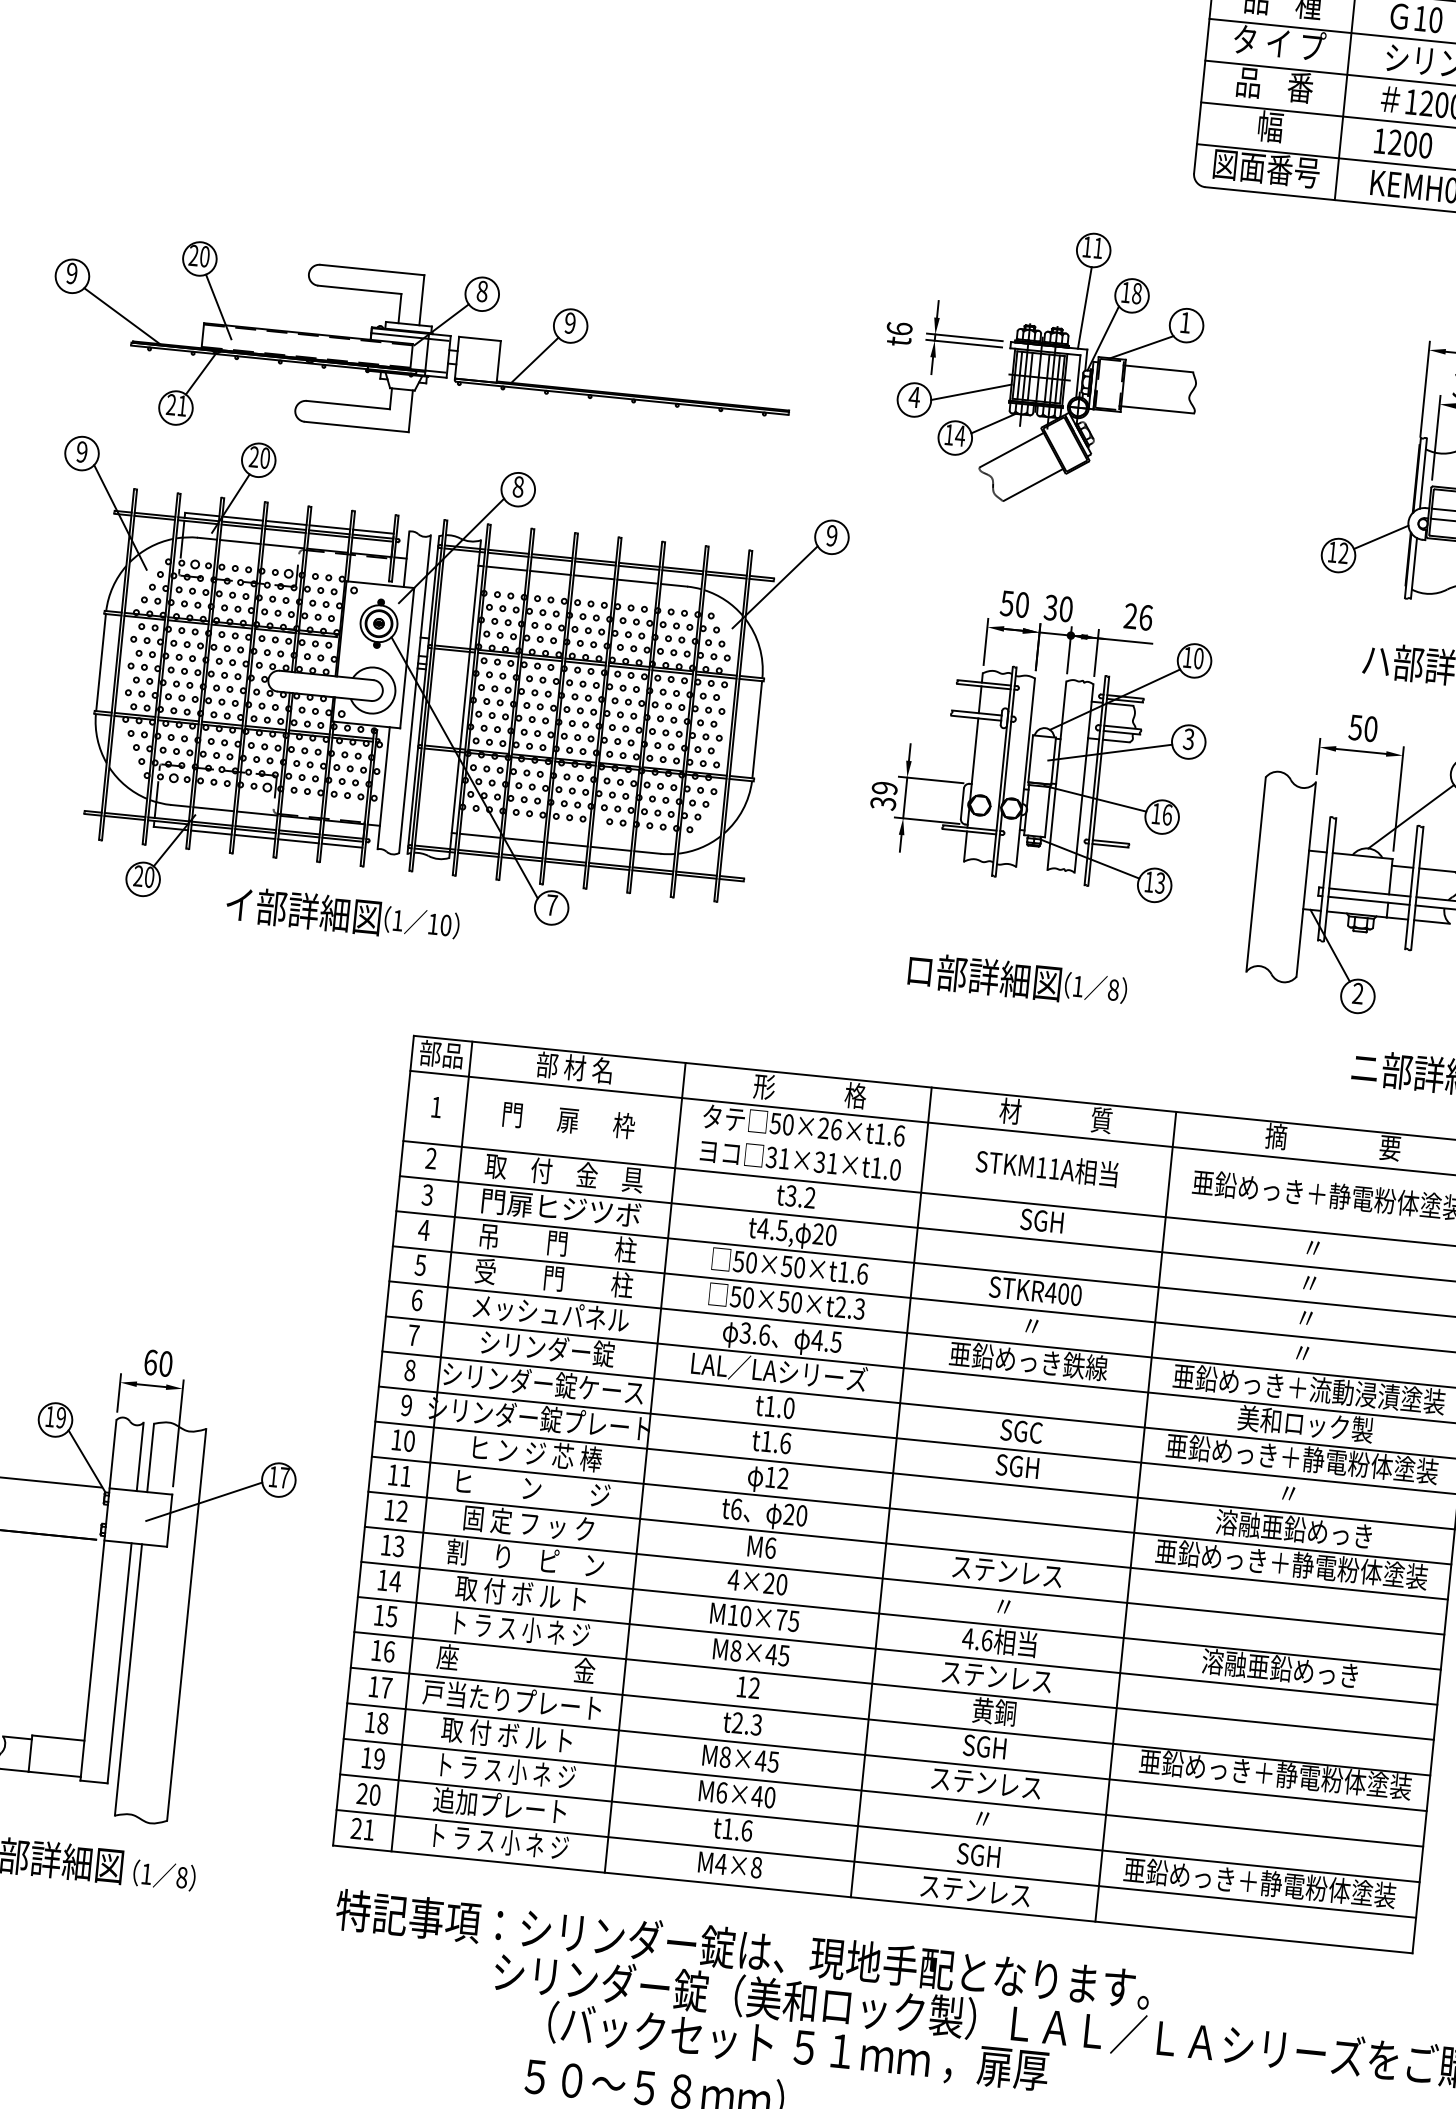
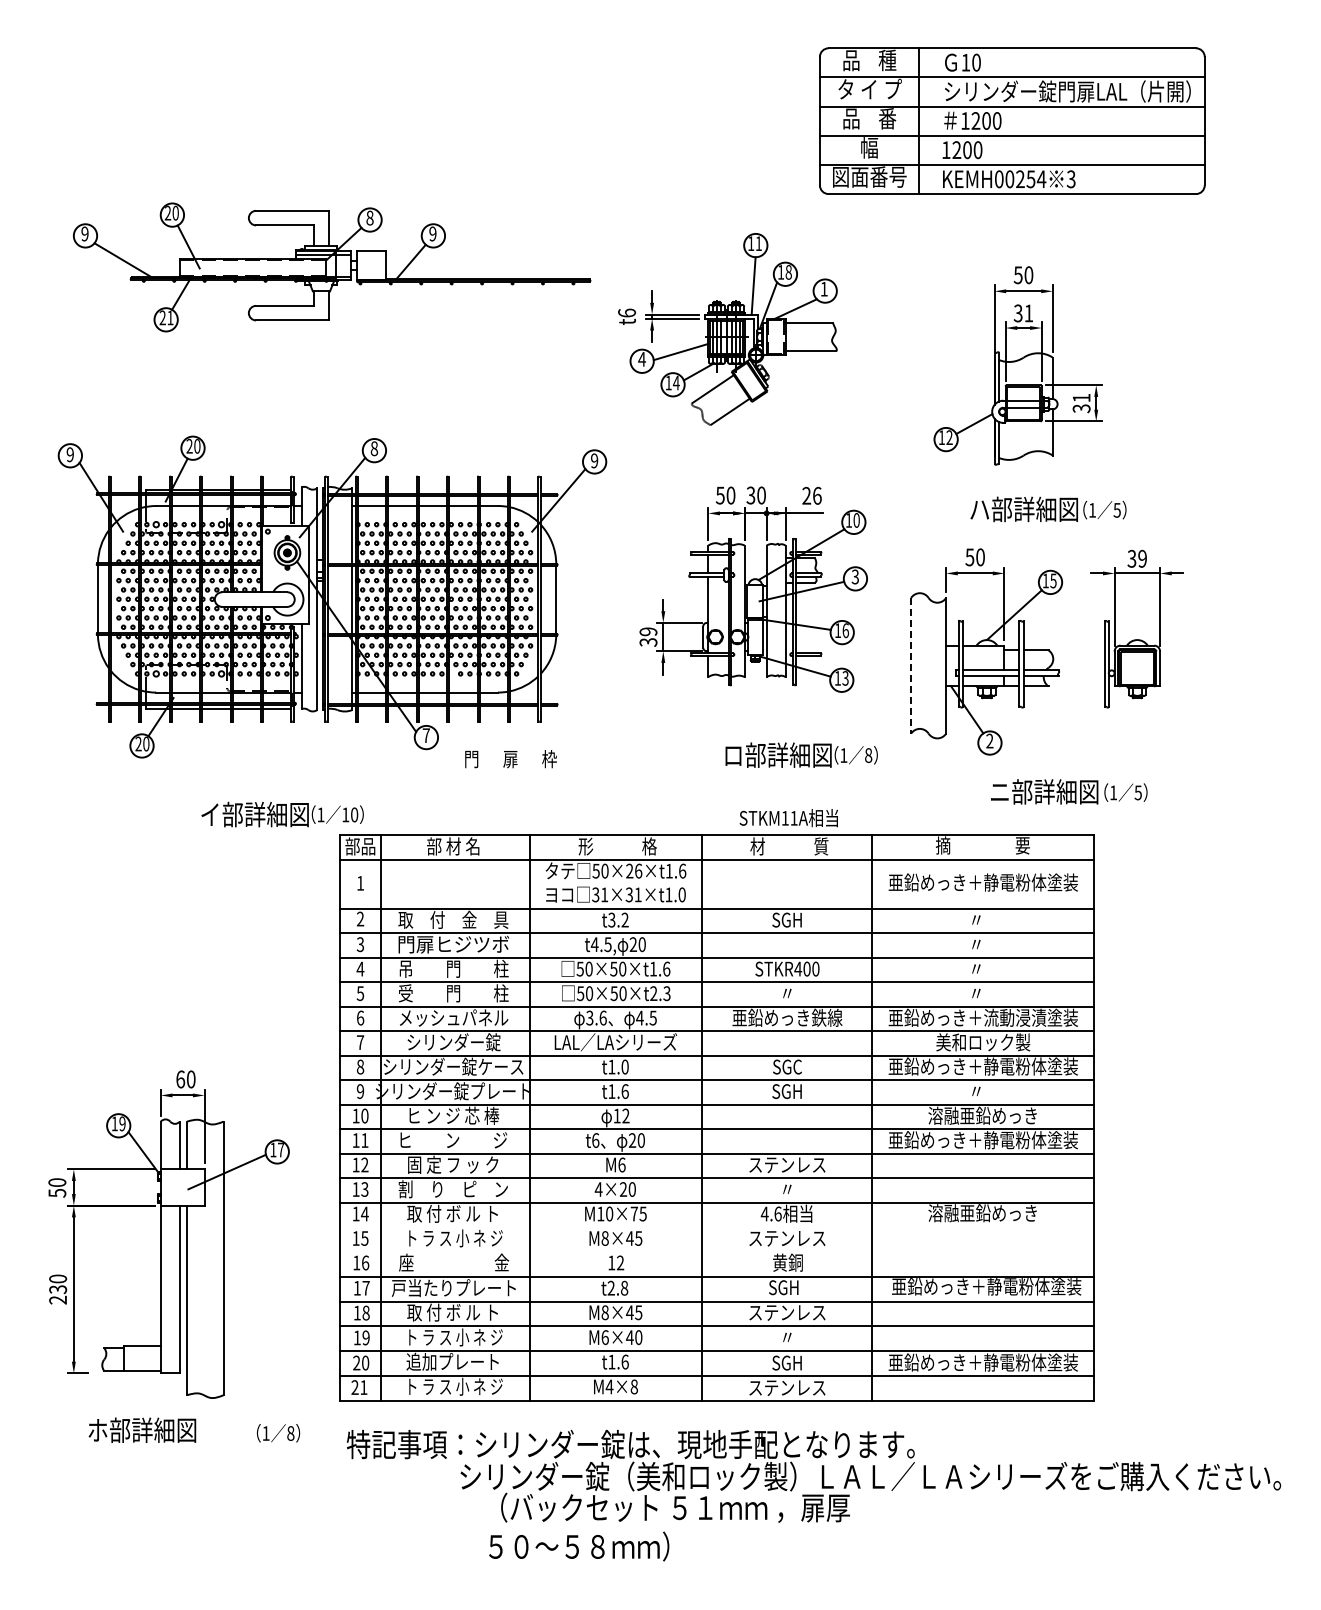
part: (421, 356) -> (332, 267), moved
line: (1256, 874) -> (911, 665), solid -> dashed
text: (342, 914) -> (282, 814), moved
text: (1017, 979) -> (801, 754), moved
text: (568, 1120) -> (510, 759), moved
text: (1046, 1168) -> (788, 818), moved
line: (897, 1651) -> (716, 1227), removed
line: (893, 1685) -> (716, 1251), removed
text: (756, 1723) -> (624, 1287), t2.3 -> t2.8
text: (164, 1875) -> (278, 1433), moved

